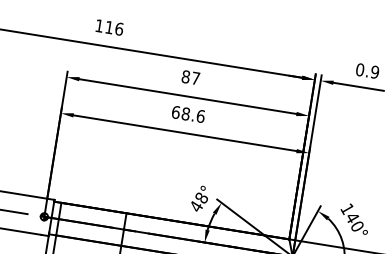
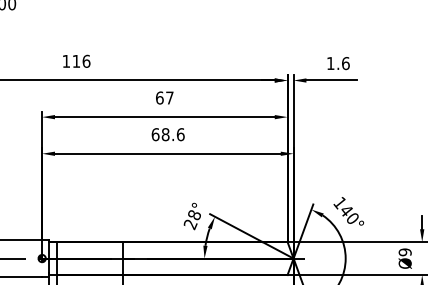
text: (366, 70) -> (337, 63), 0.9 -> 1.6
text: (185, 76) -> (159, 97), 87 -> 67
text: (196, 206) -> (190, 224), 48° -> 28°

